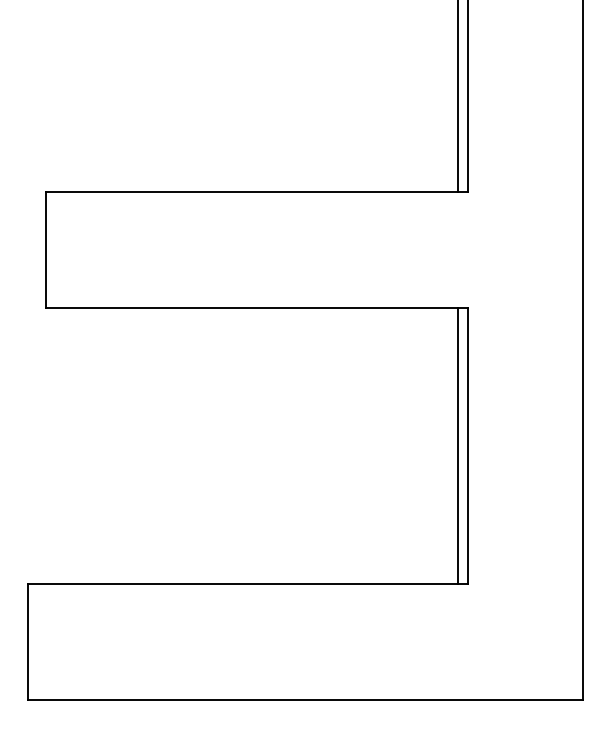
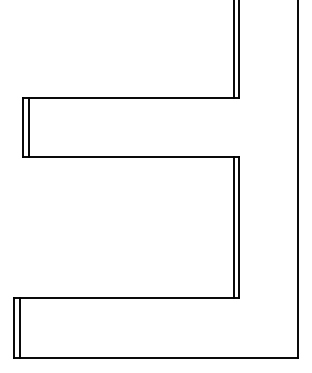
line: (57, 249) -> (29, 127), added
line: (40, 640) -> (20, 327), added

